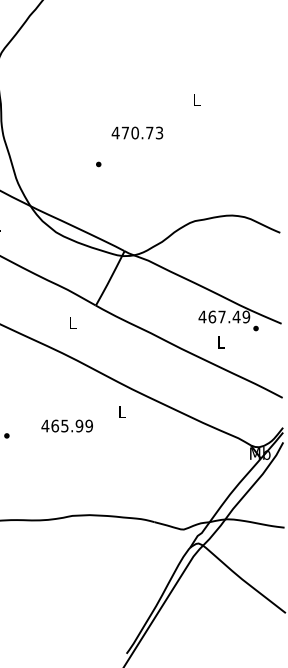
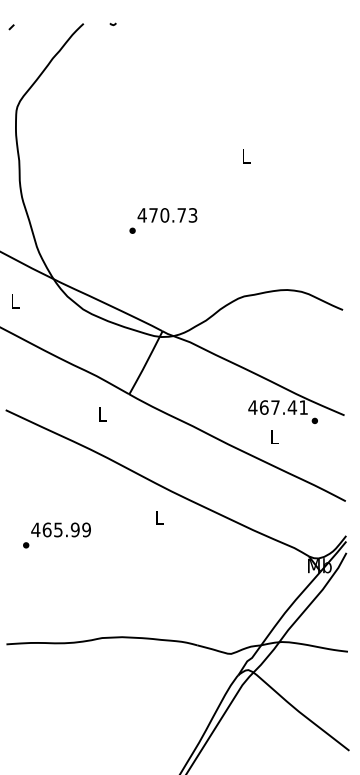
text: (137, 133) -> (167, 215), moved
text: (246, 316) -> (303, 407), 467.49 -> 467.41
text: (66, 425) -> (60, 529), moved

